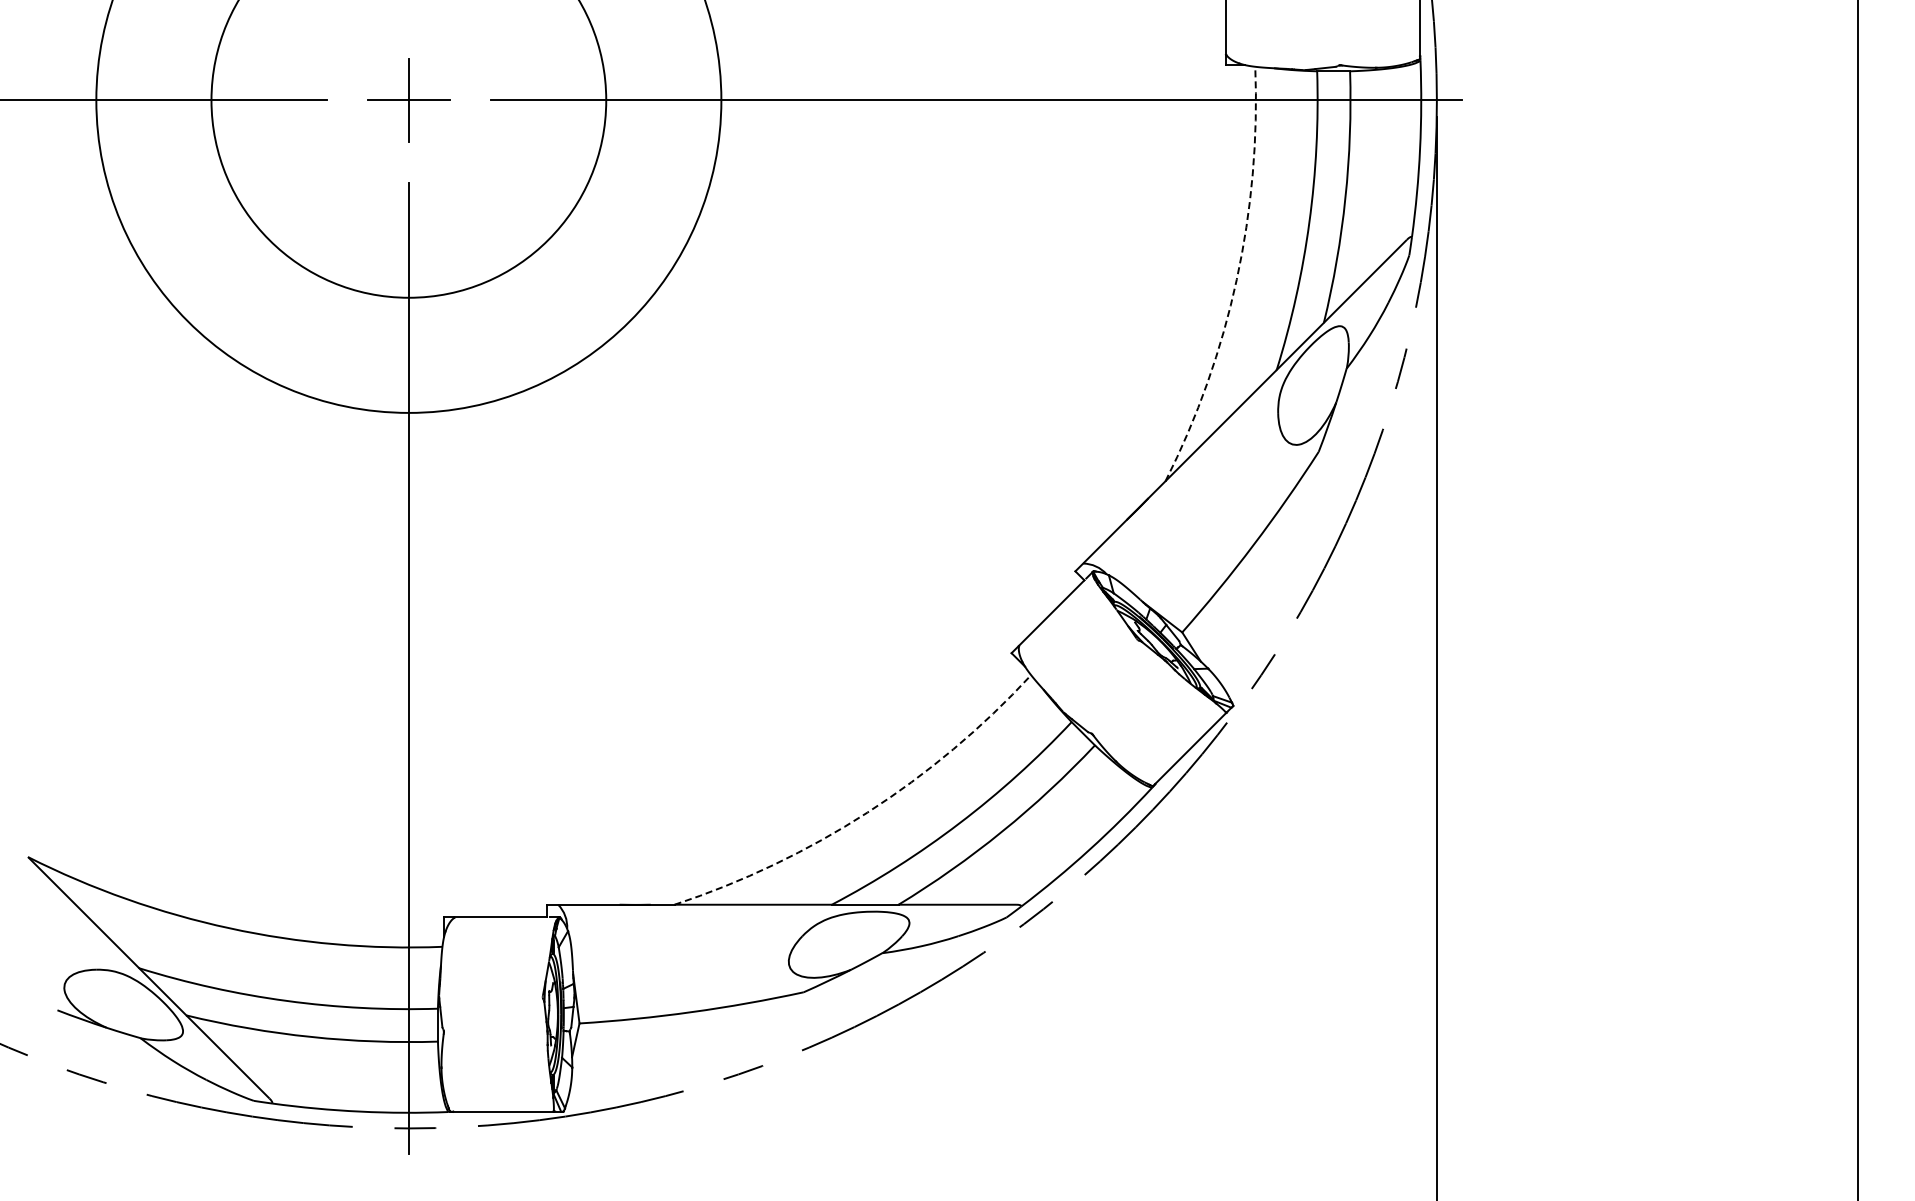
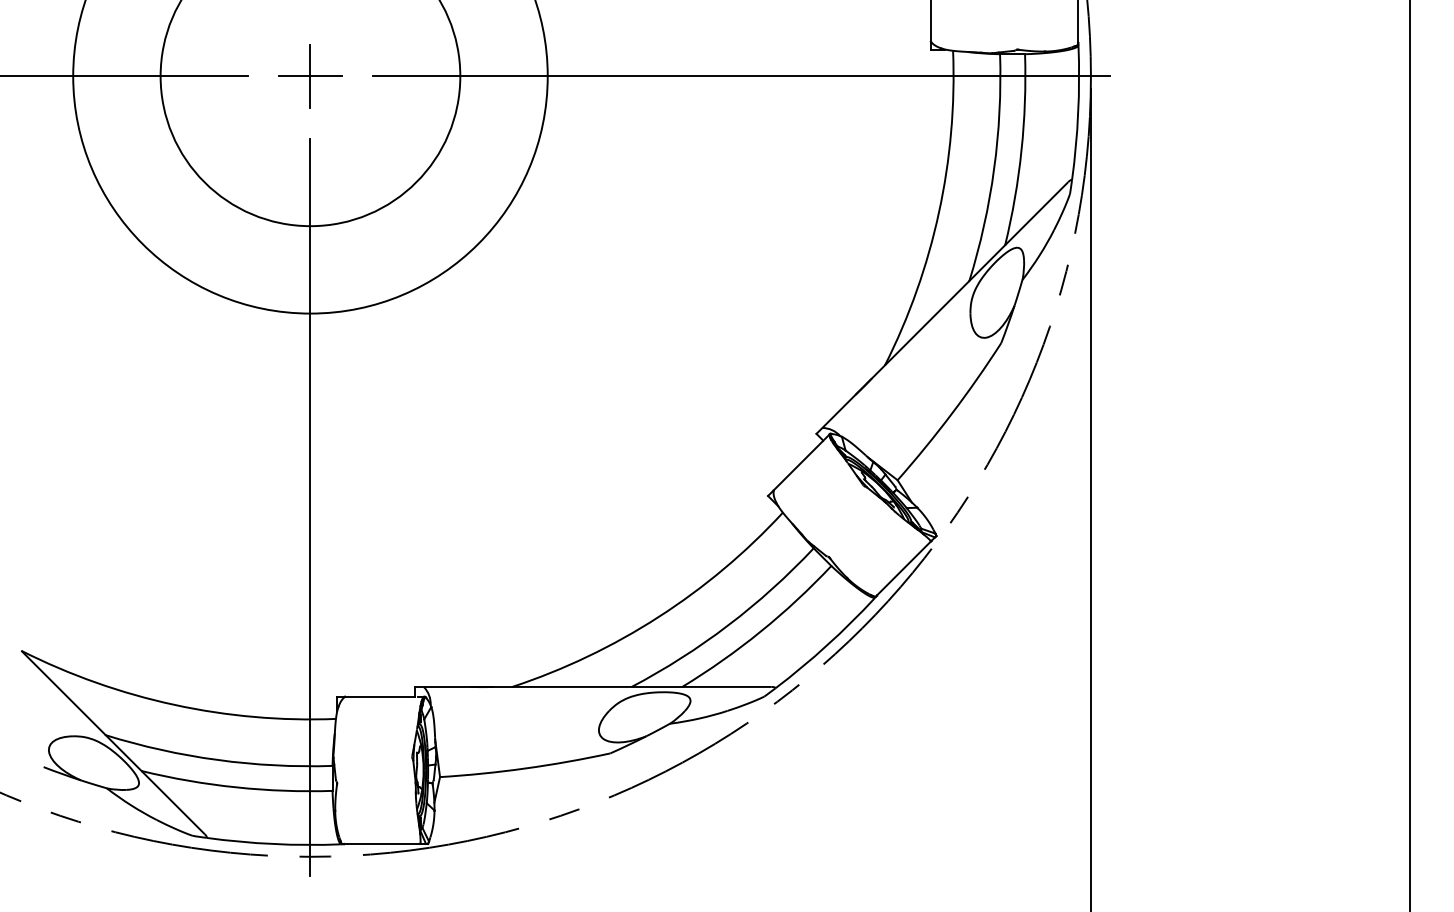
arc: (1236, 279) -> (938, 212), dashed -> solid
arc: (867, 812) -> (658, 616), dashed -> solid

